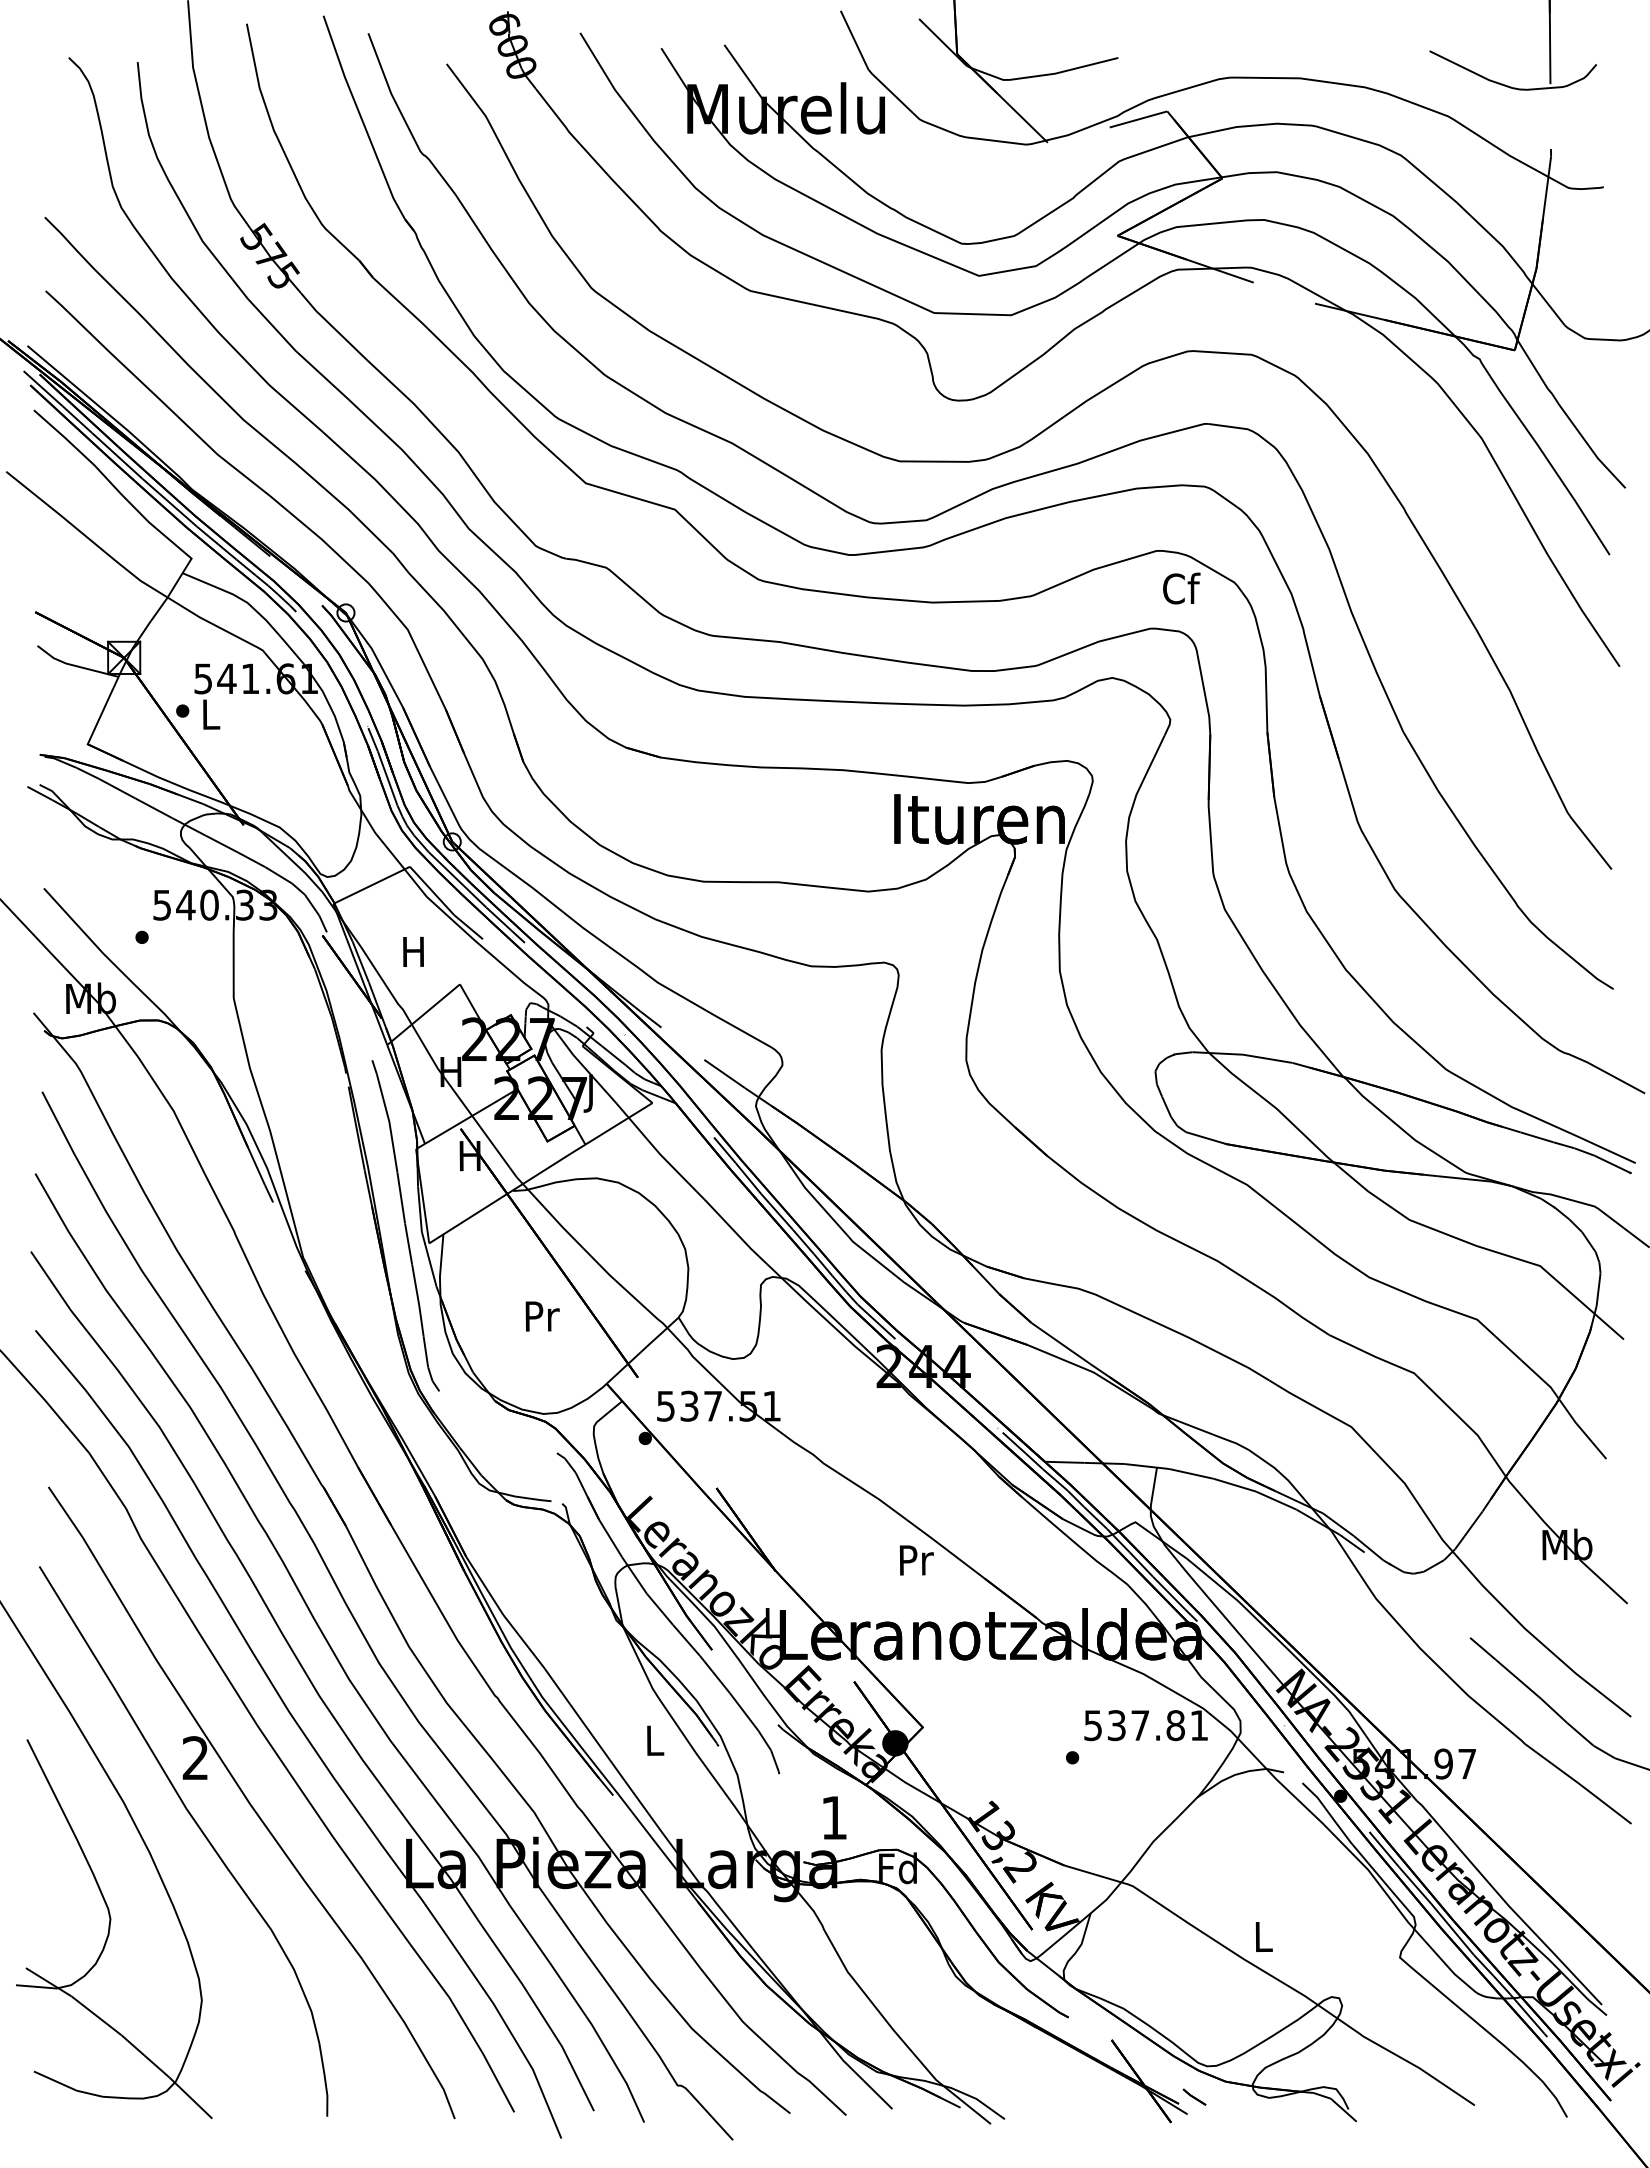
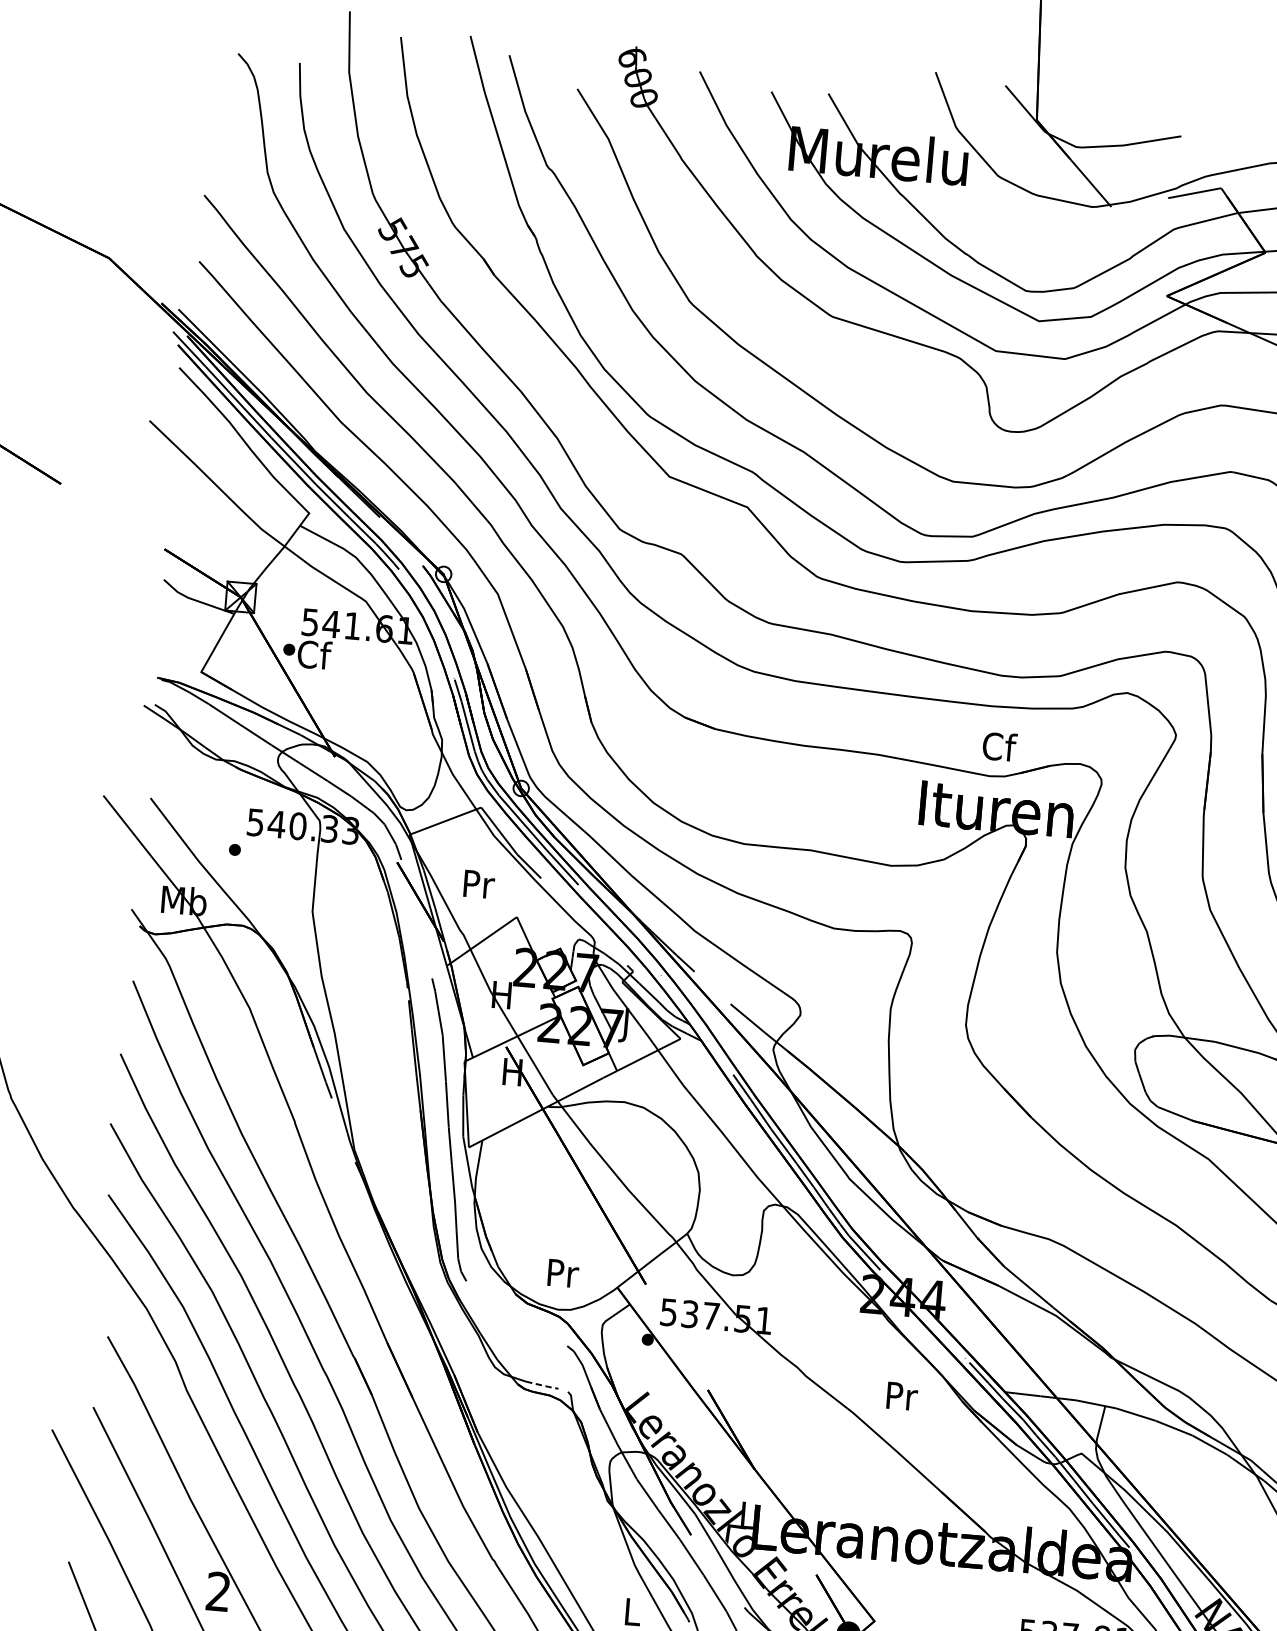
text: (1181, 588) -> (999, 746), moved
text: (211, 714) -> (314, 655), L -> Cf
text: (415, 951) -> (479, 884), H -> Pr
text: (542, 1316) -> (563, 1273), moved
line: (533, 1499) -> (542, 1385), solid -> dashed
text: (916, 1560) -> (901, 1396), moved

